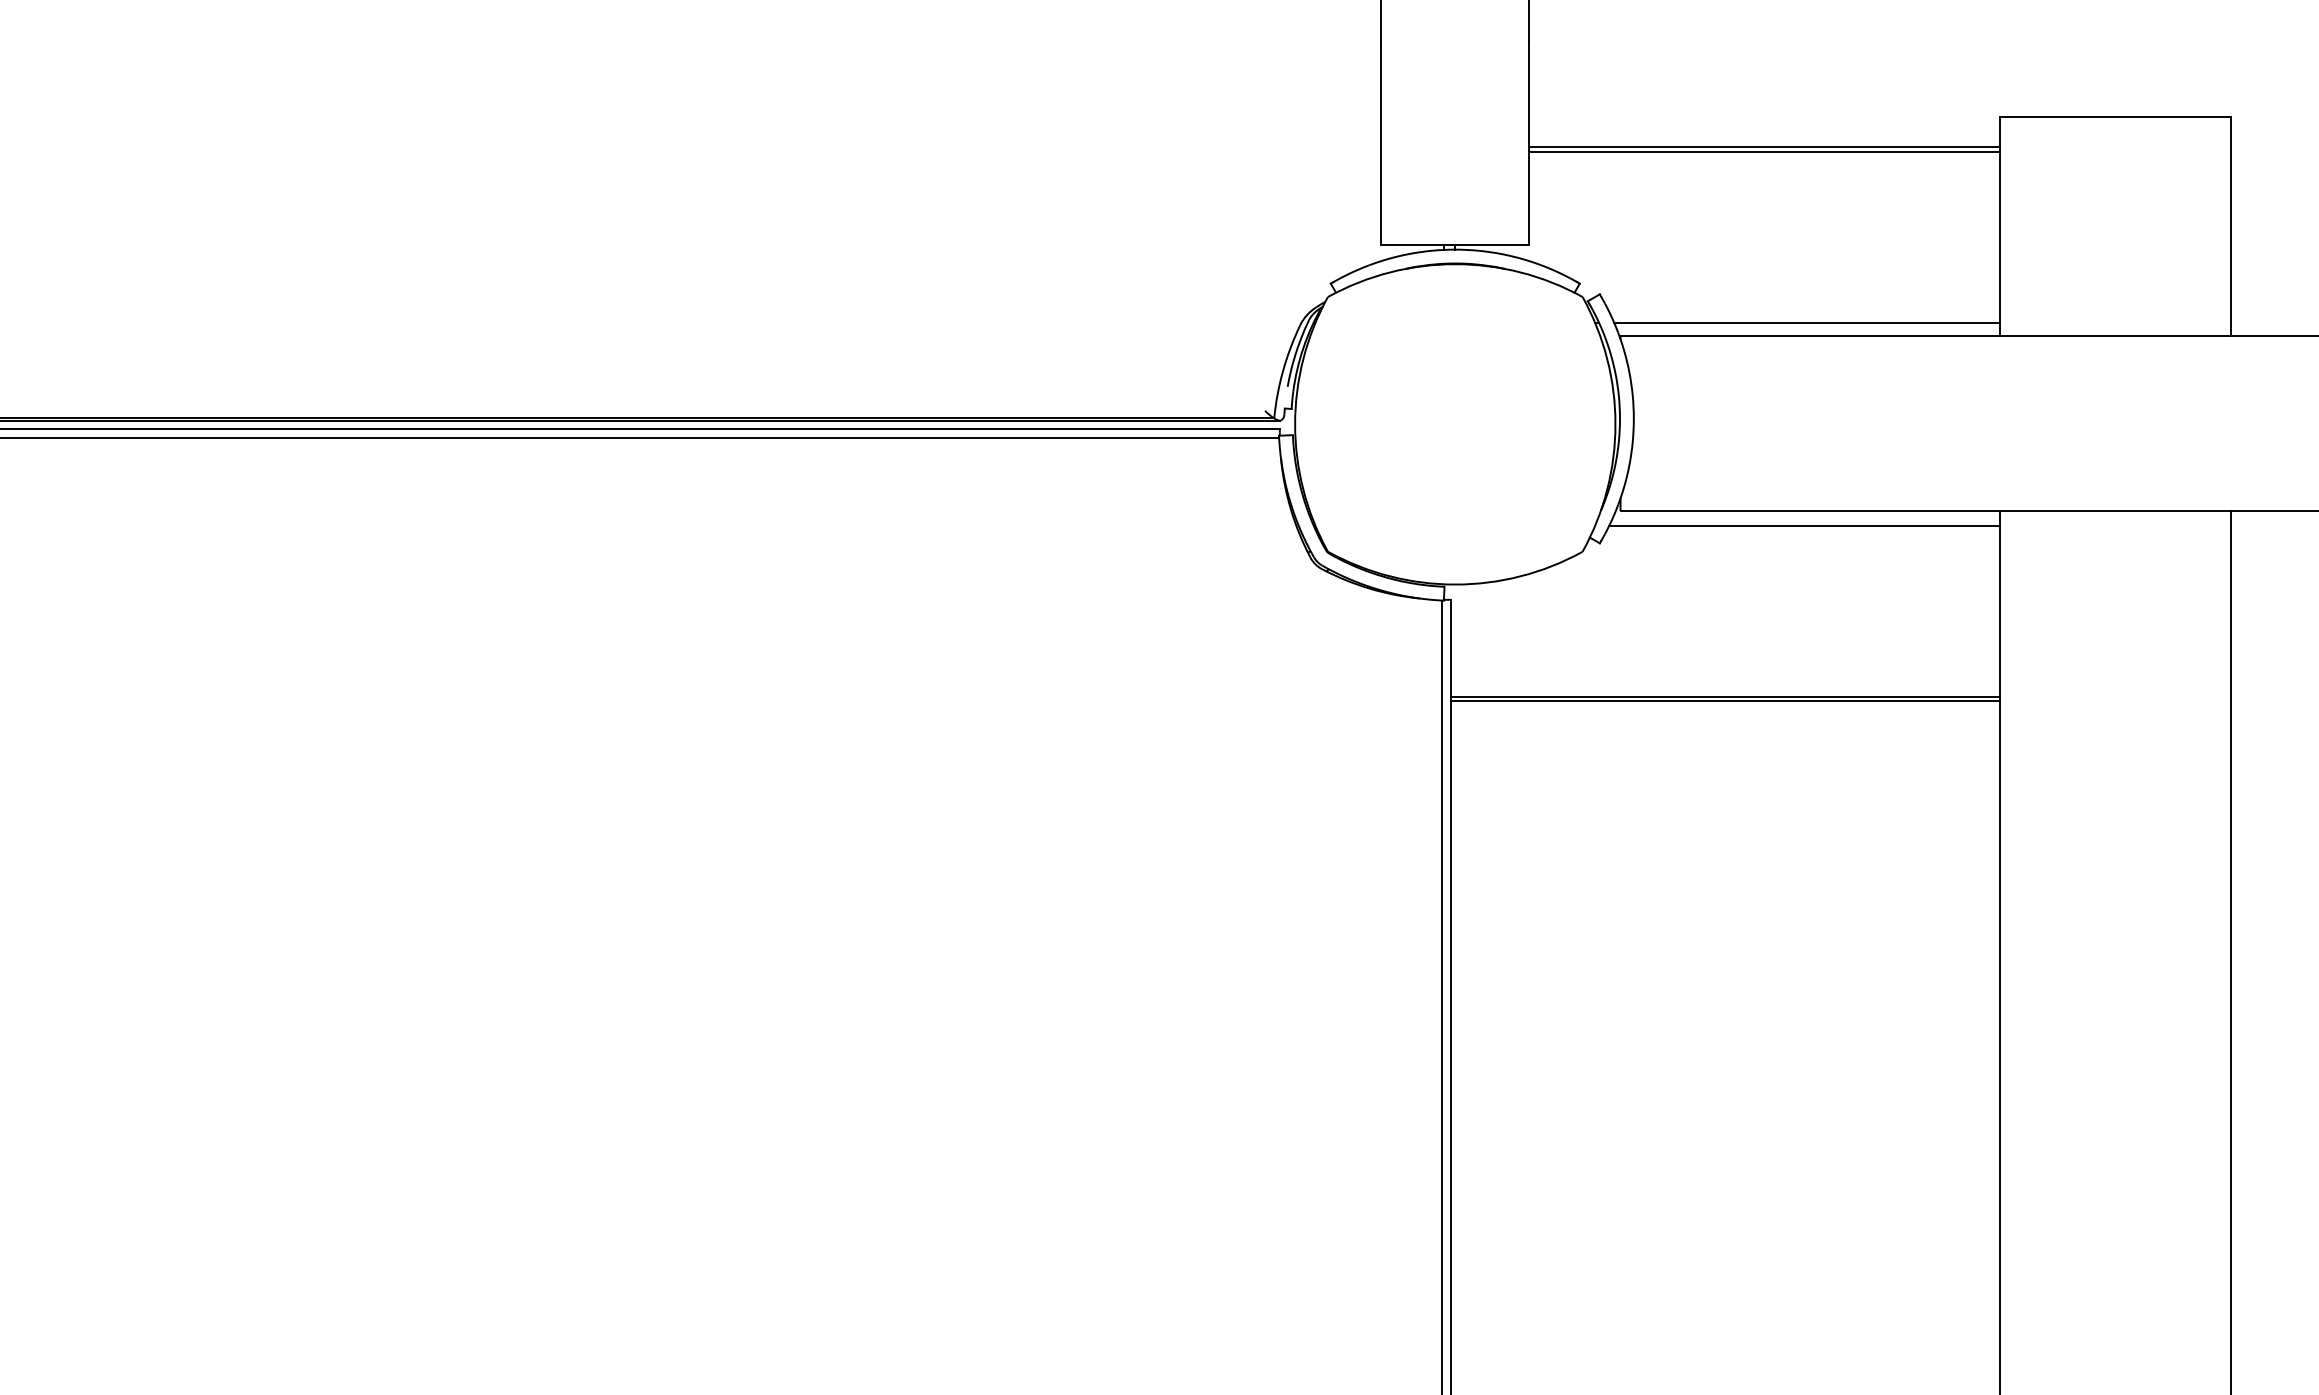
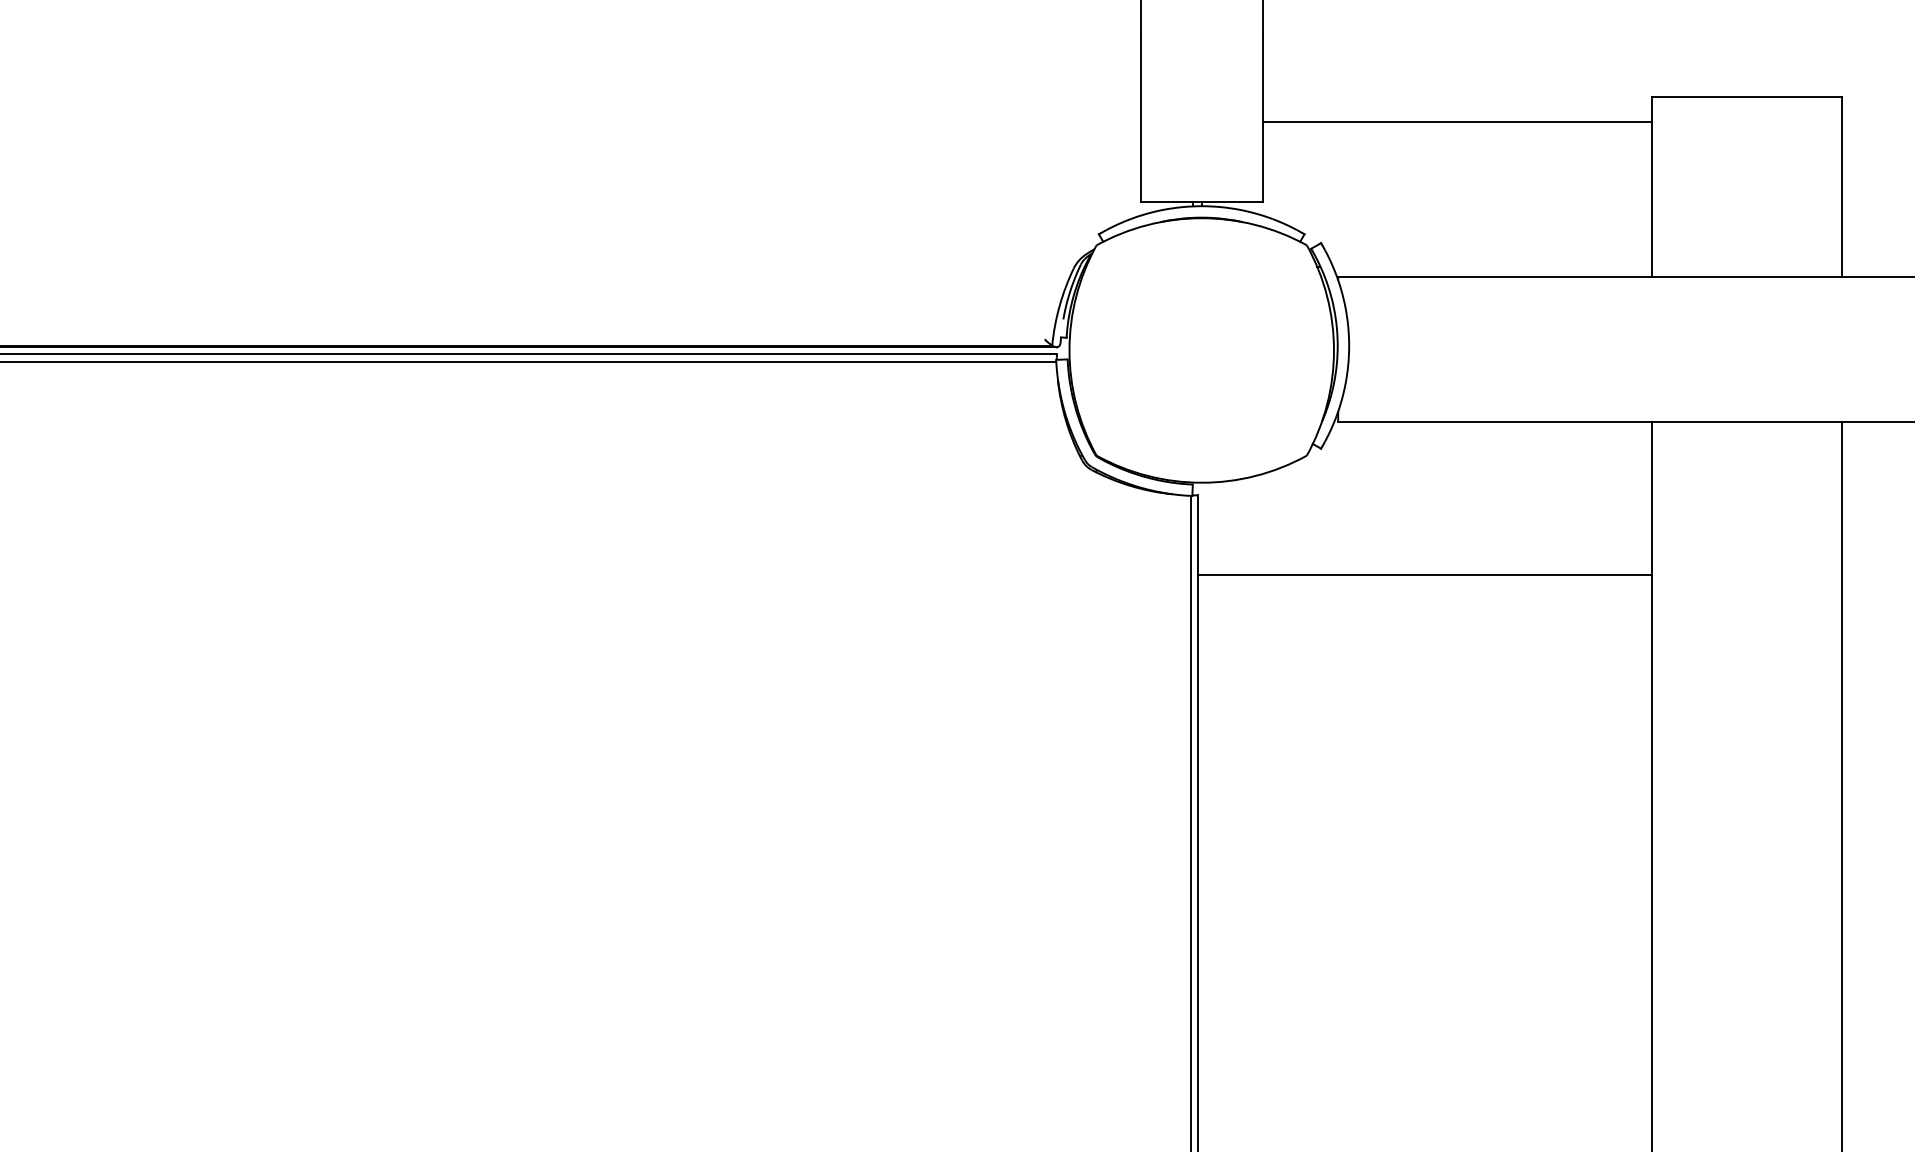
line: (1763, 151) -> (1456, 125), removed
line: (1806, 322) -> (1491, 266), removed
line: (1803, 526) -> (1489, 434), removed
line: (1725, 701) -> (1424, 579), removed

